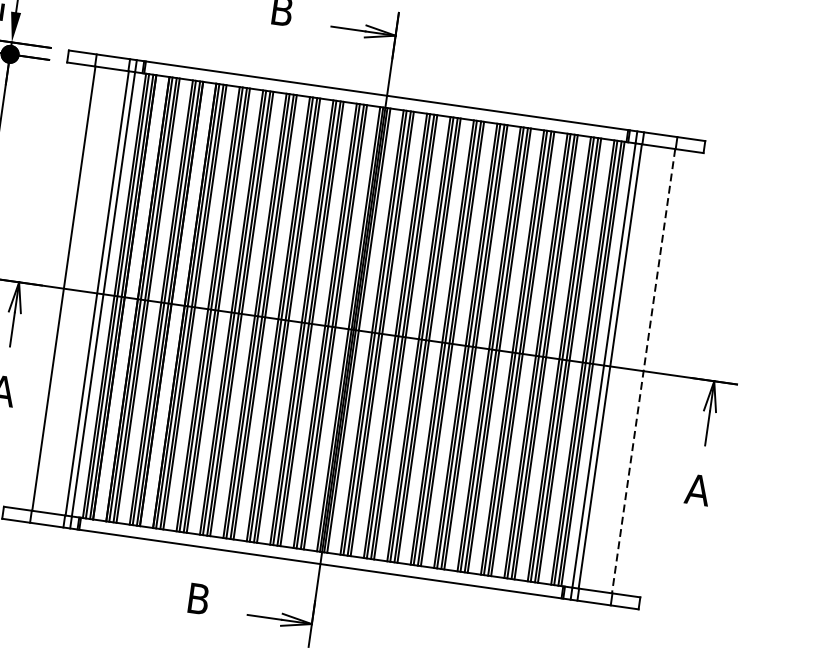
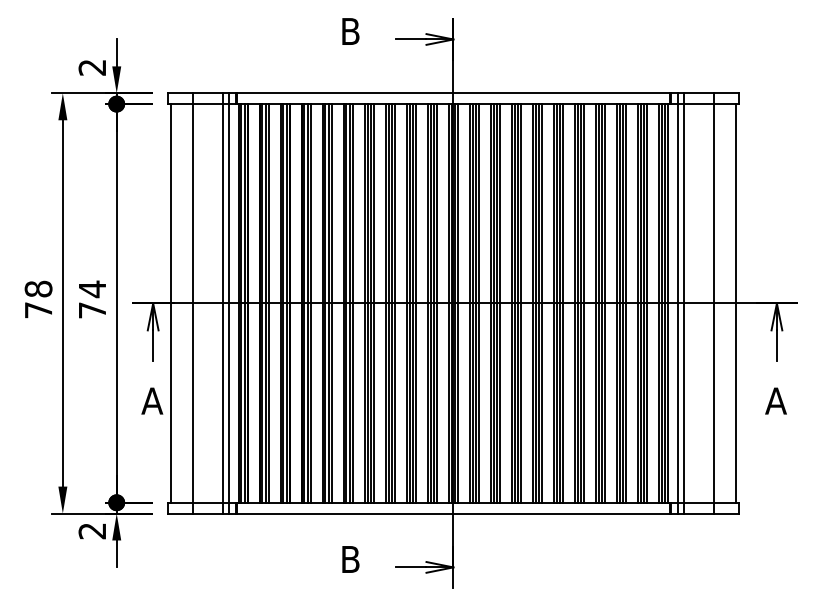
line: (38, 285) -> (170, 303), added
line: (643, 371) -> (713, 303), dashed -> solid
line: (669, 374) -> (736, 303), added

